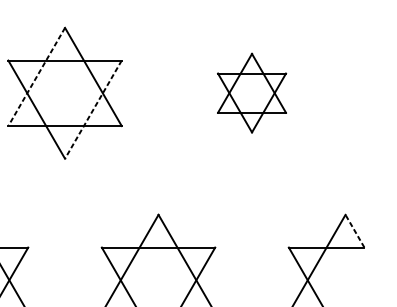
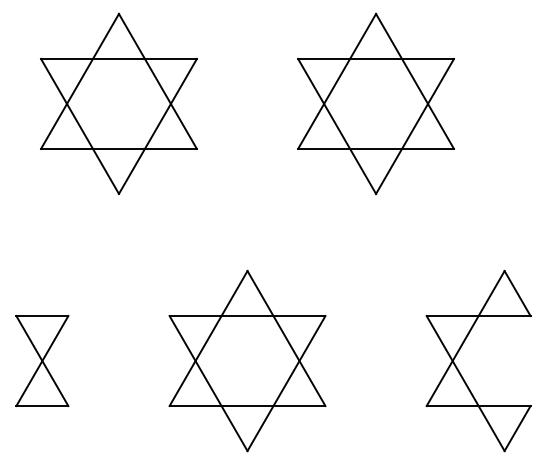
line: (37, 76) -> (80, 81), dashed -> solid
part: (251, 92) -> (375, 103), size x1.67
line: (93, 109) -> (157, 126), dashed -> solid
line: (354, 231) -> (517, 293), dashed -> solid

